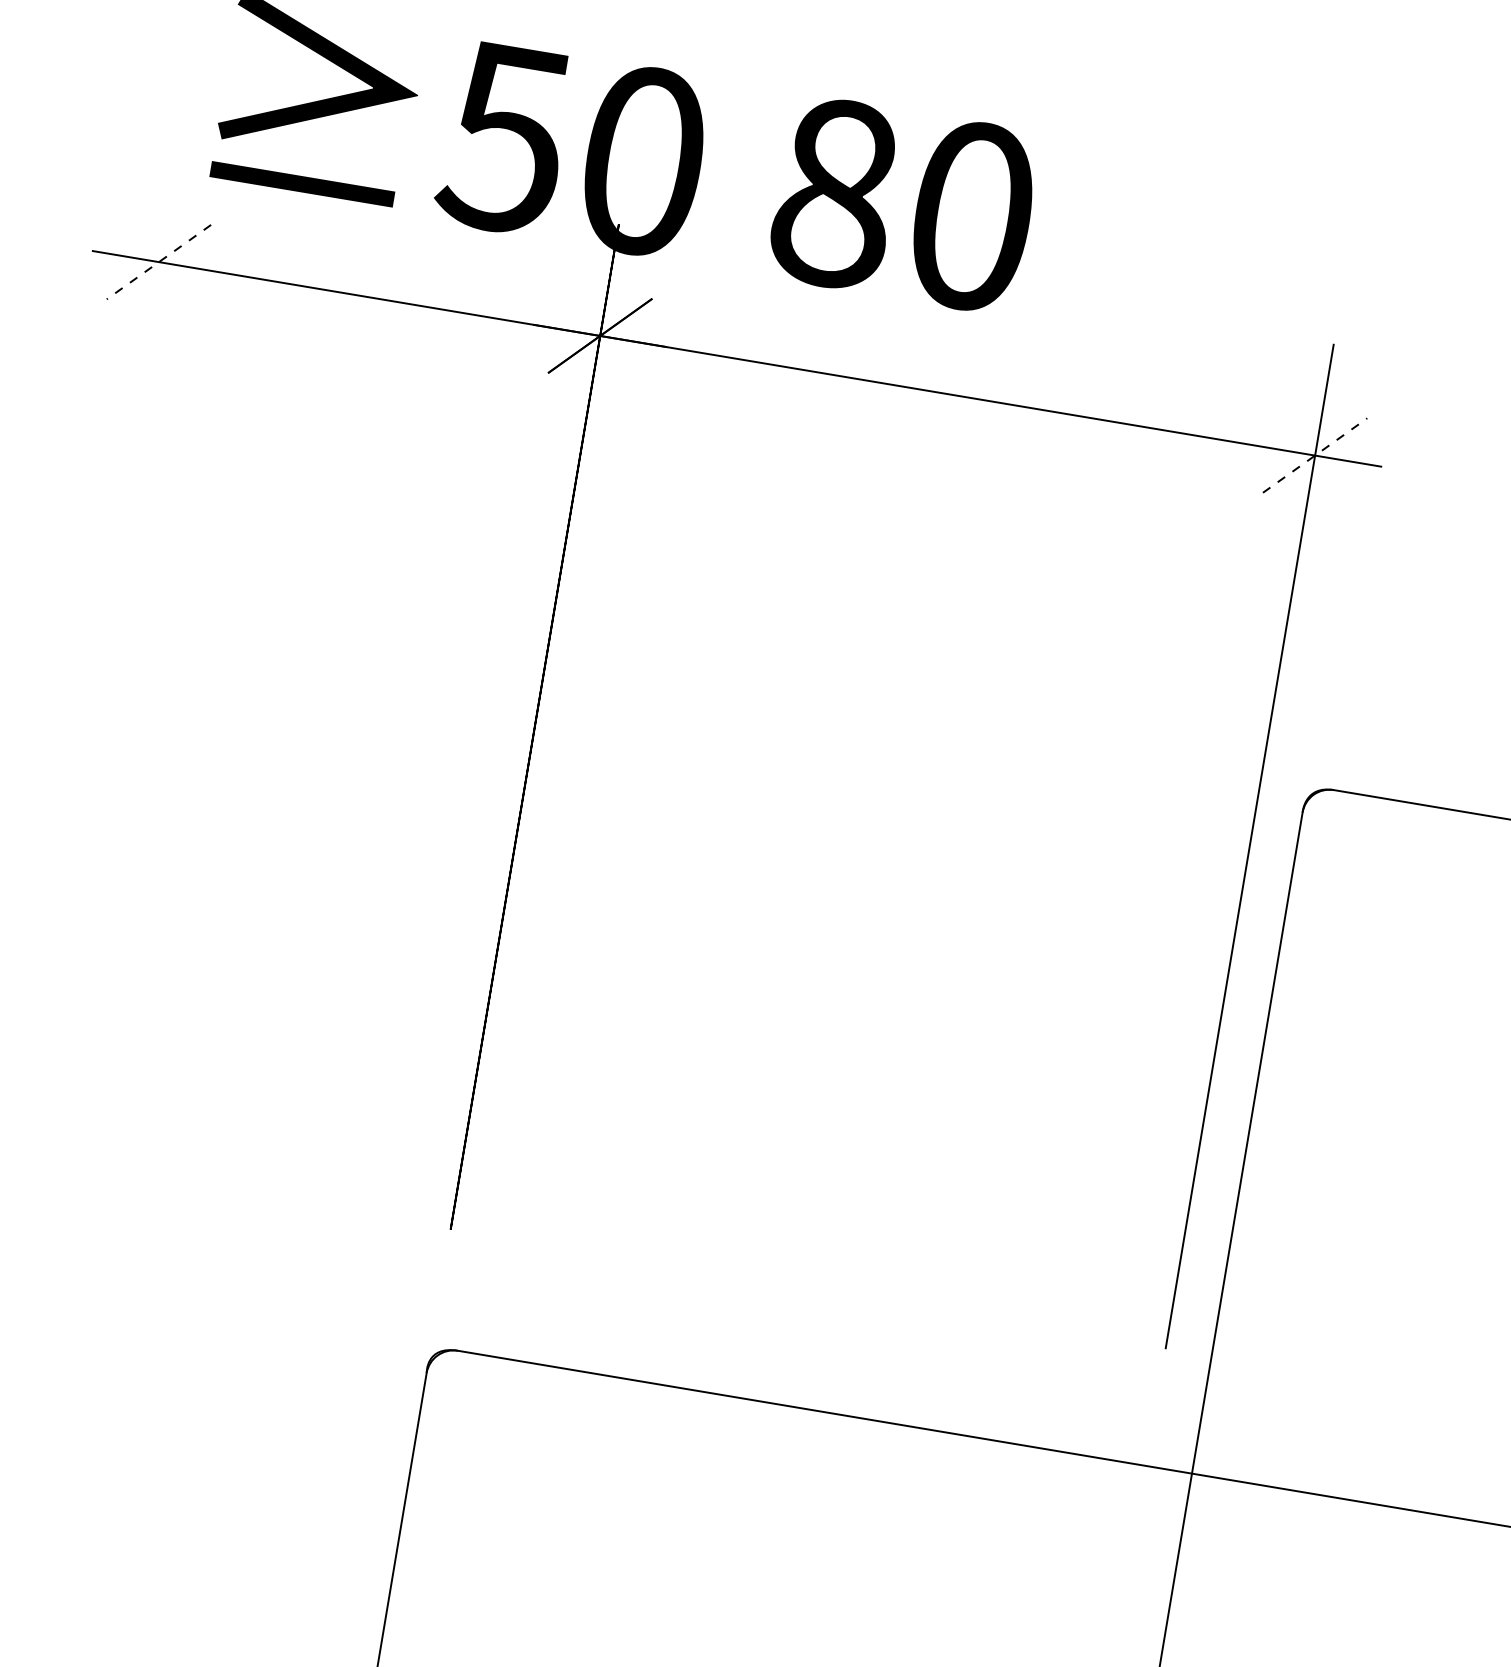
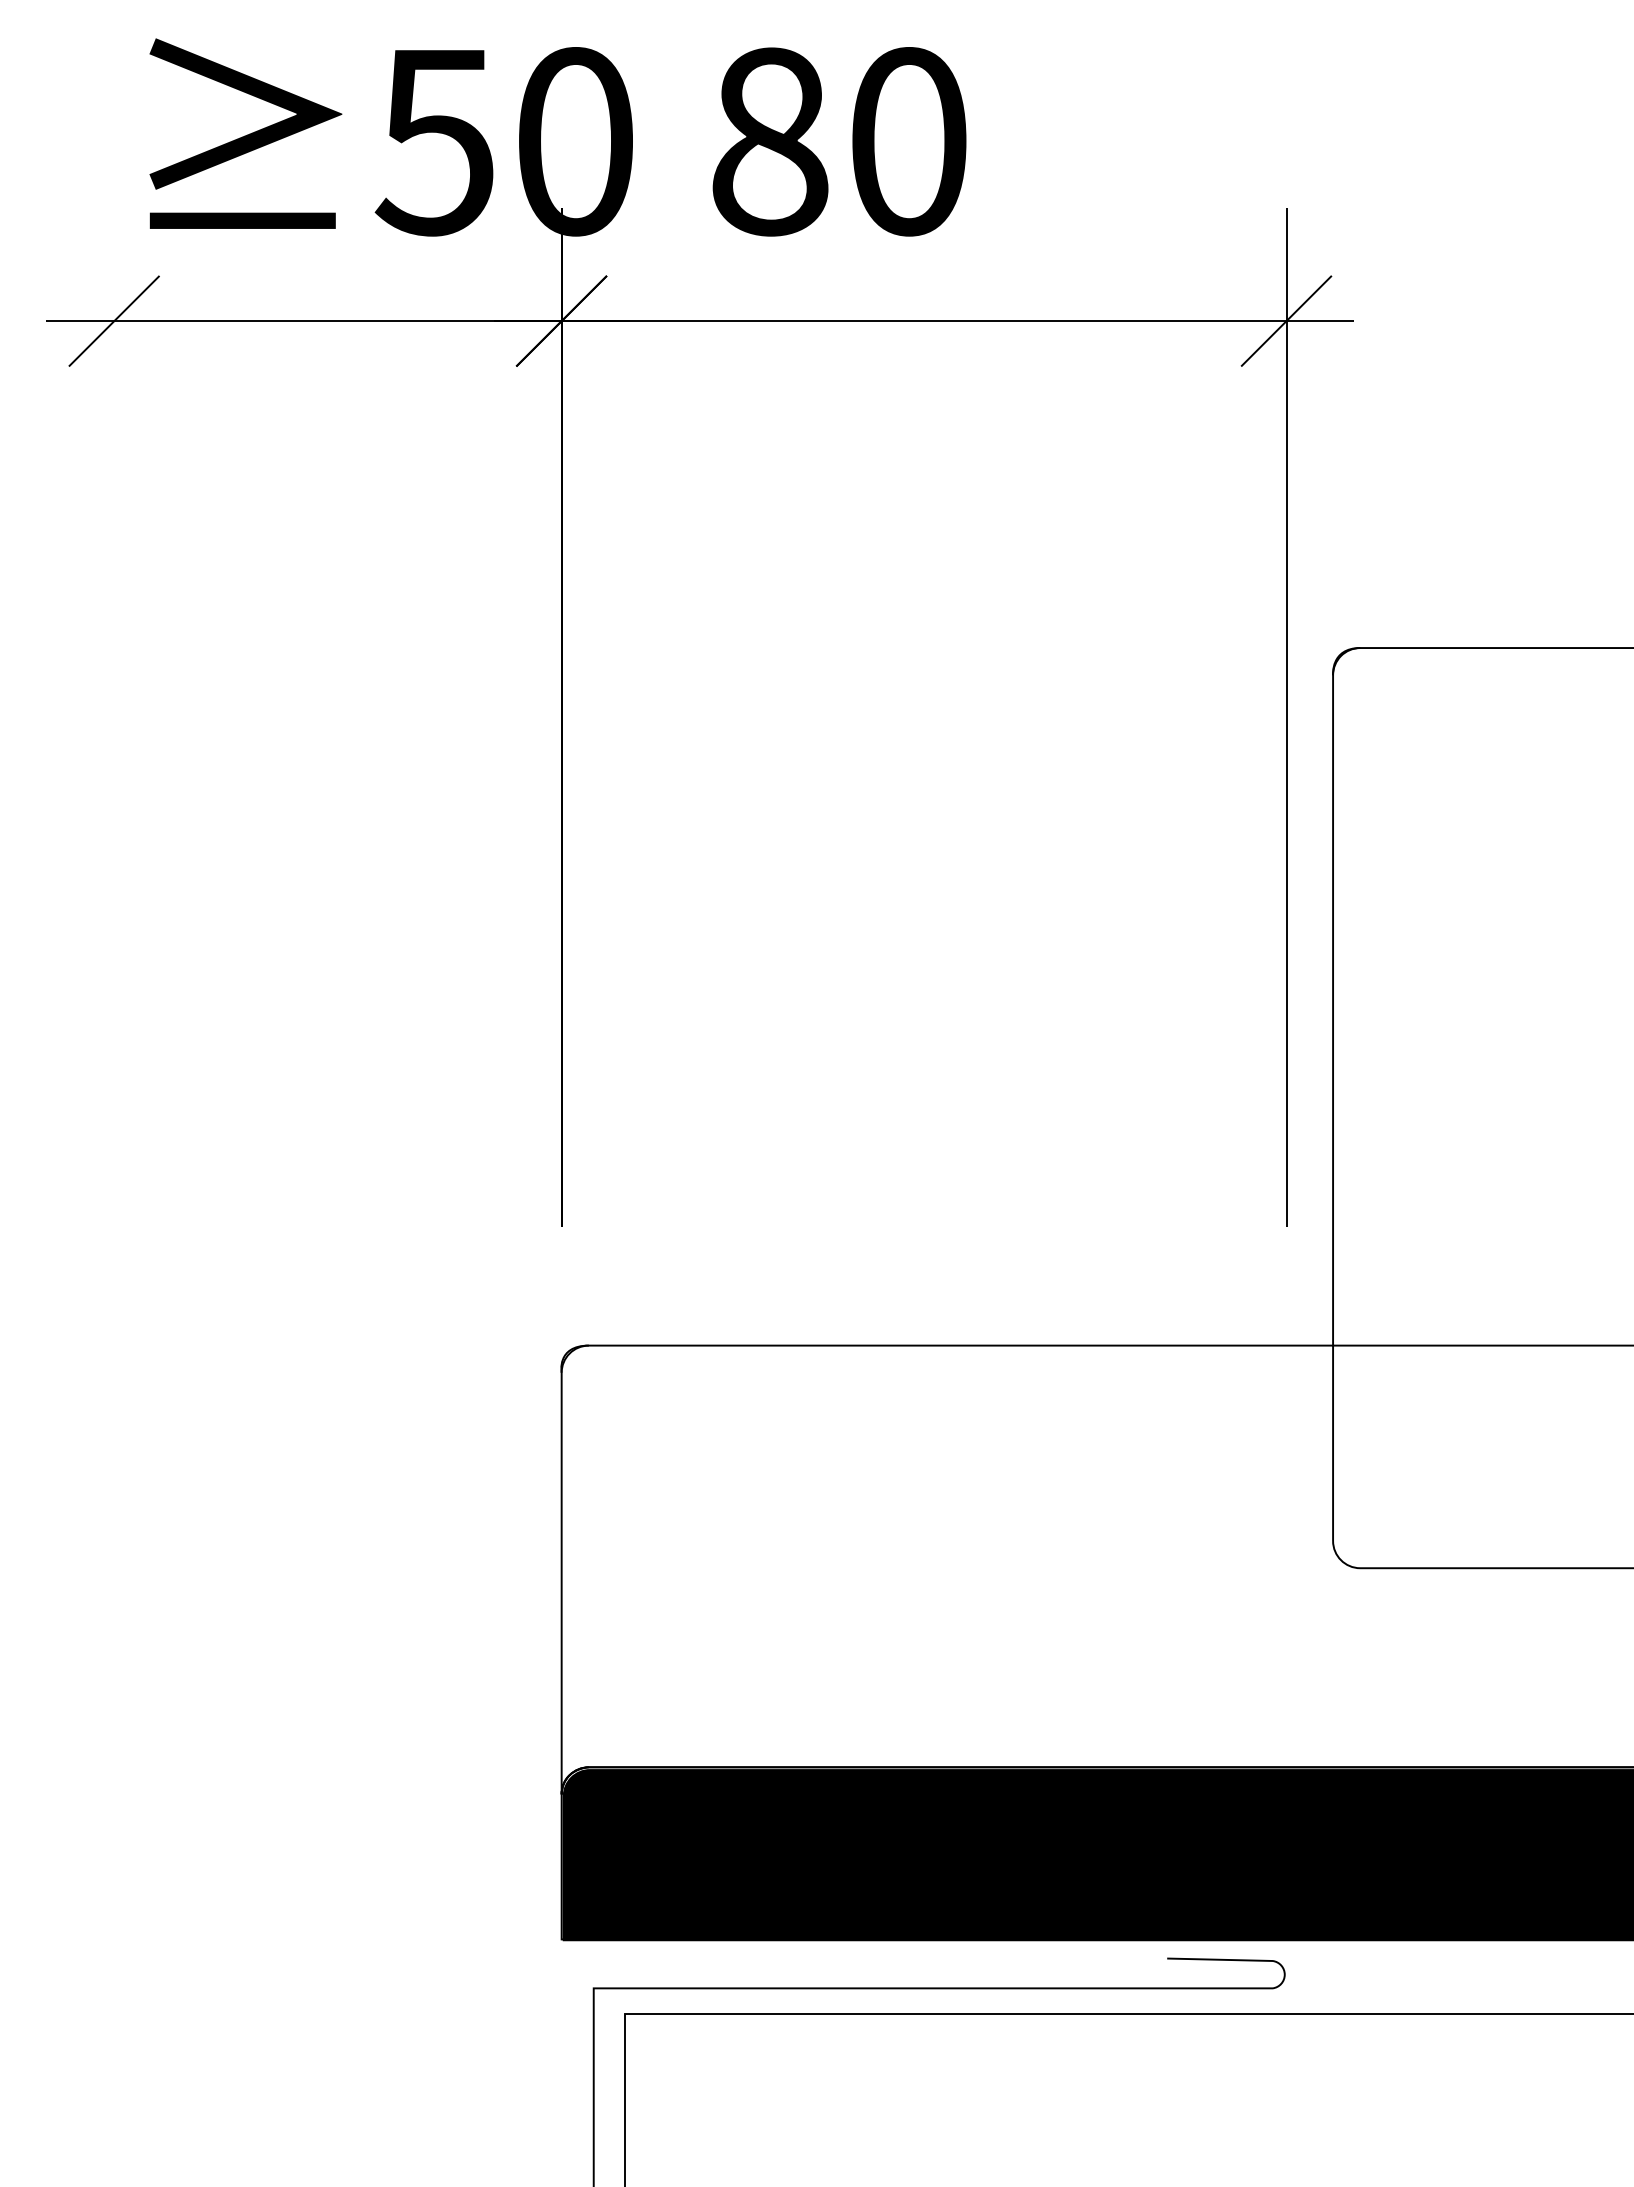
line: (158, 262) -> (113, 321), dashed -> solid
line: (1315, 454) -> (1286, 320), dashed -> solid

